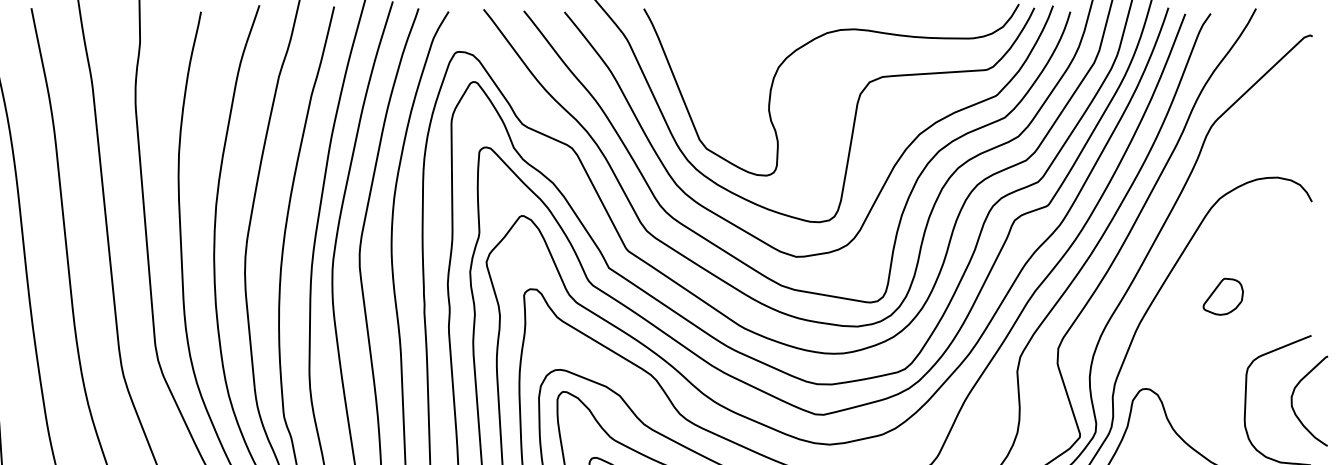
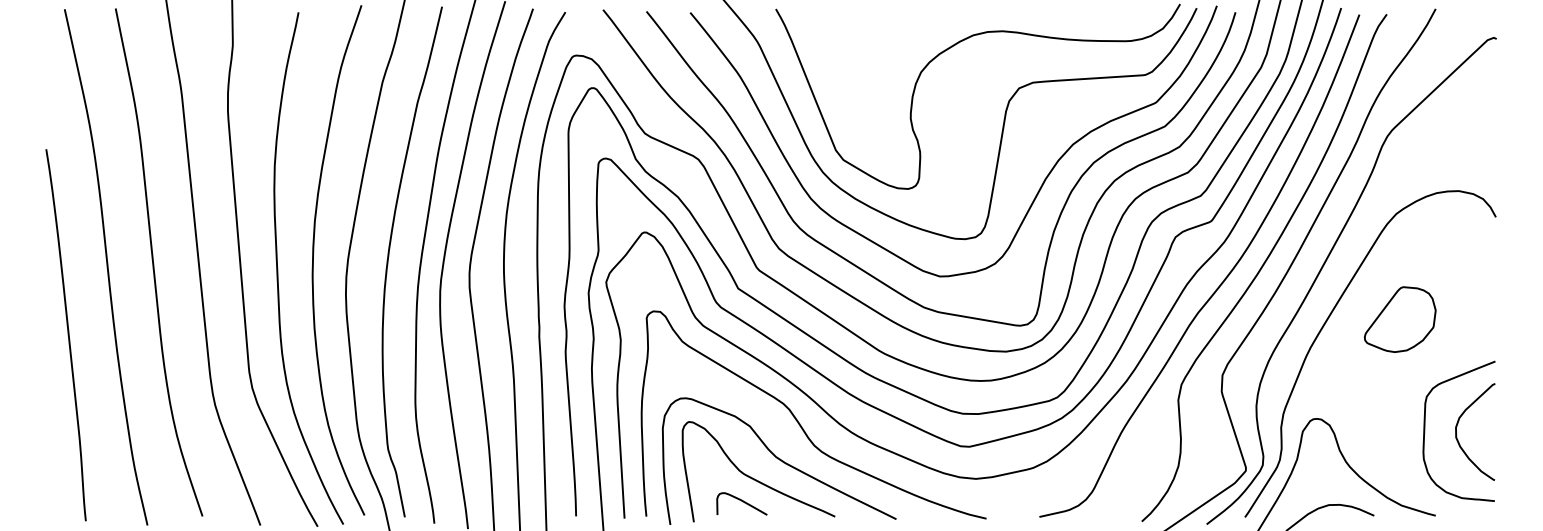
part: (1223, 296) -> (1400, 319), size x1.67
curve: (1293, 394) -> (1458, 424), moved

